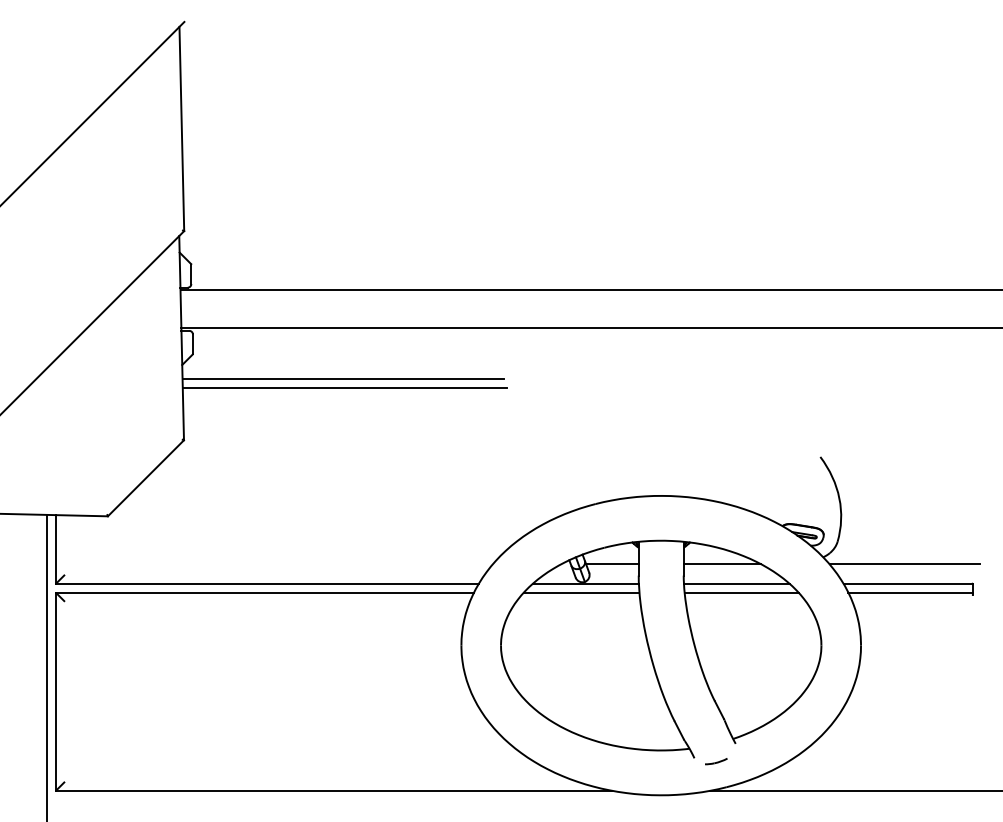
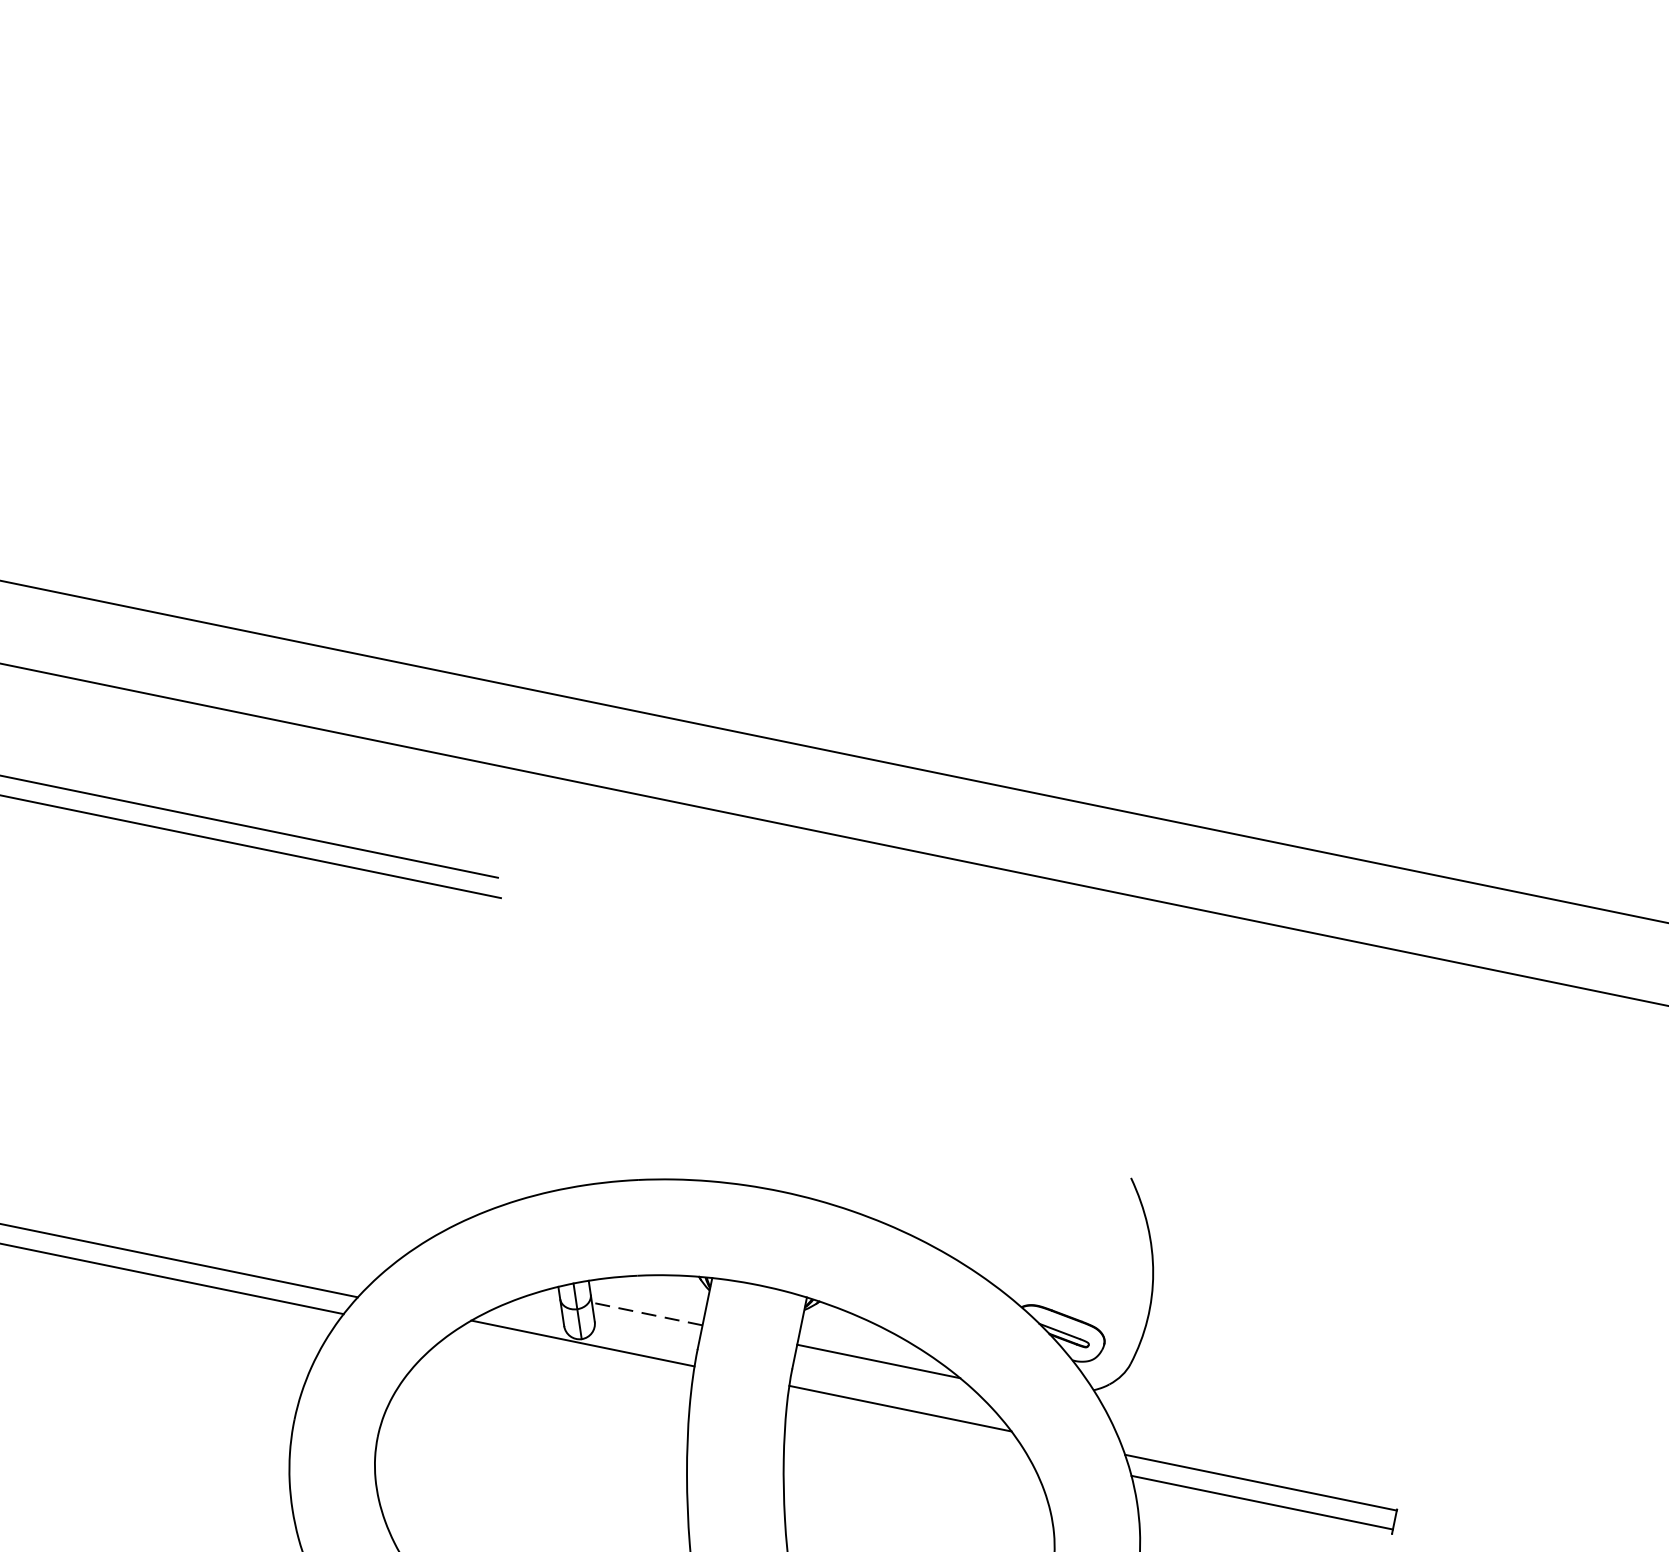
line: (611, 564) -> (645, 1314), solid -> dashed
line: (904, 564) -> (1261, 1440), removed
line: (581, 592) -> (570, 1359), removed
line: (741, 592) -> (906, 1429), removed

